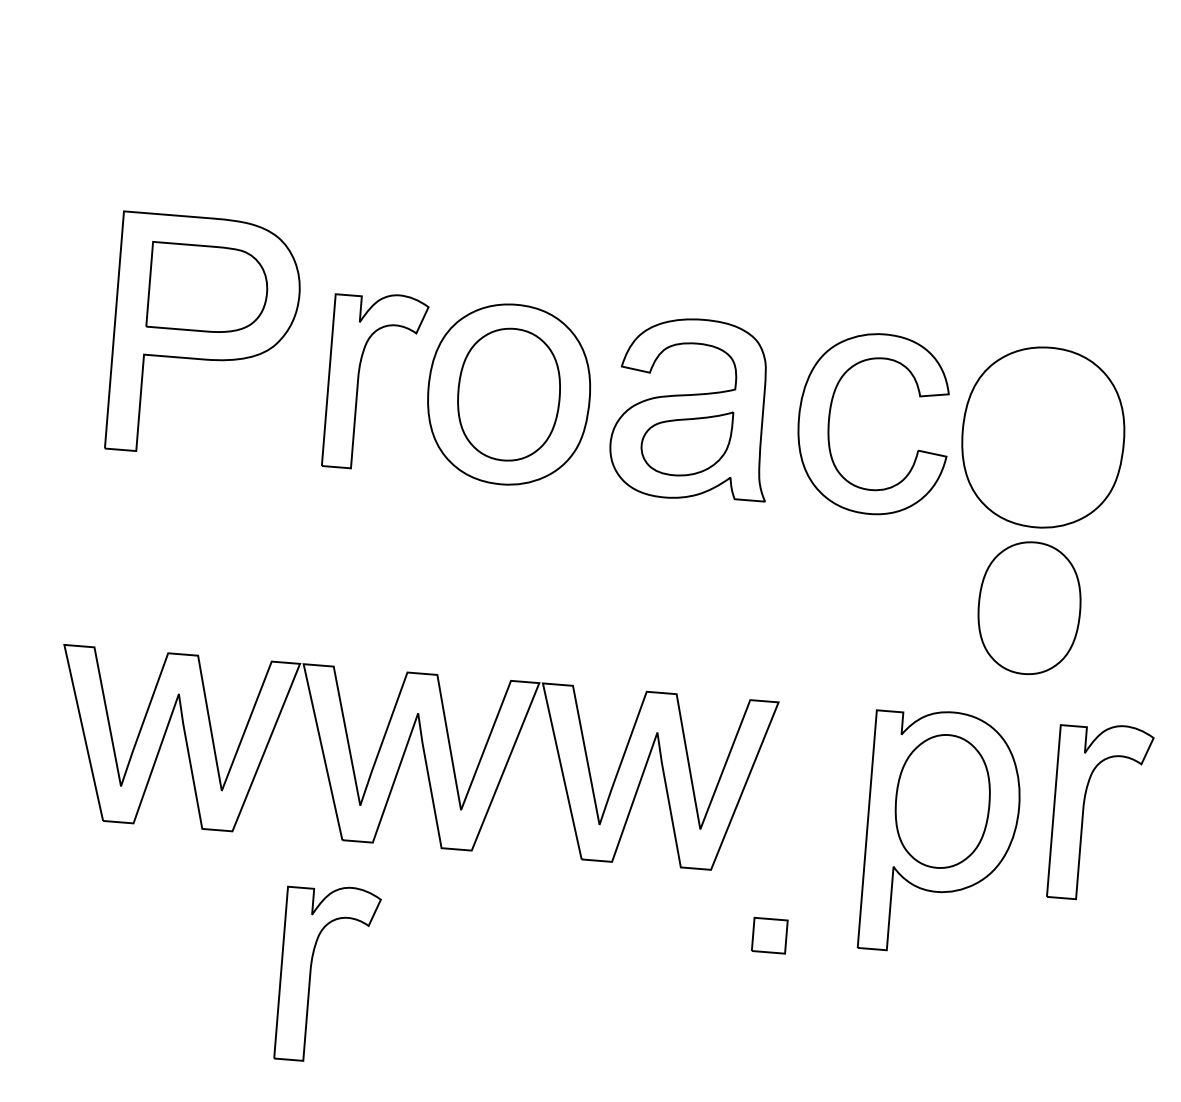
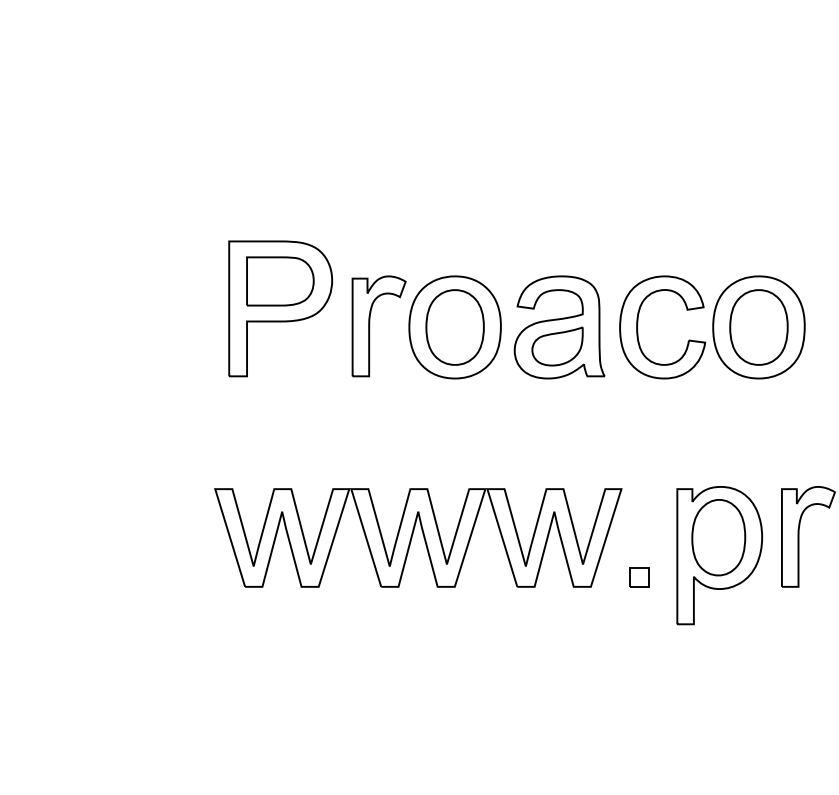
part: (1028, 608) -> (758, 327), moved
part: (770, 935) -> (639, 577), moved
part: (312, 973) -> (370, 663), removed

